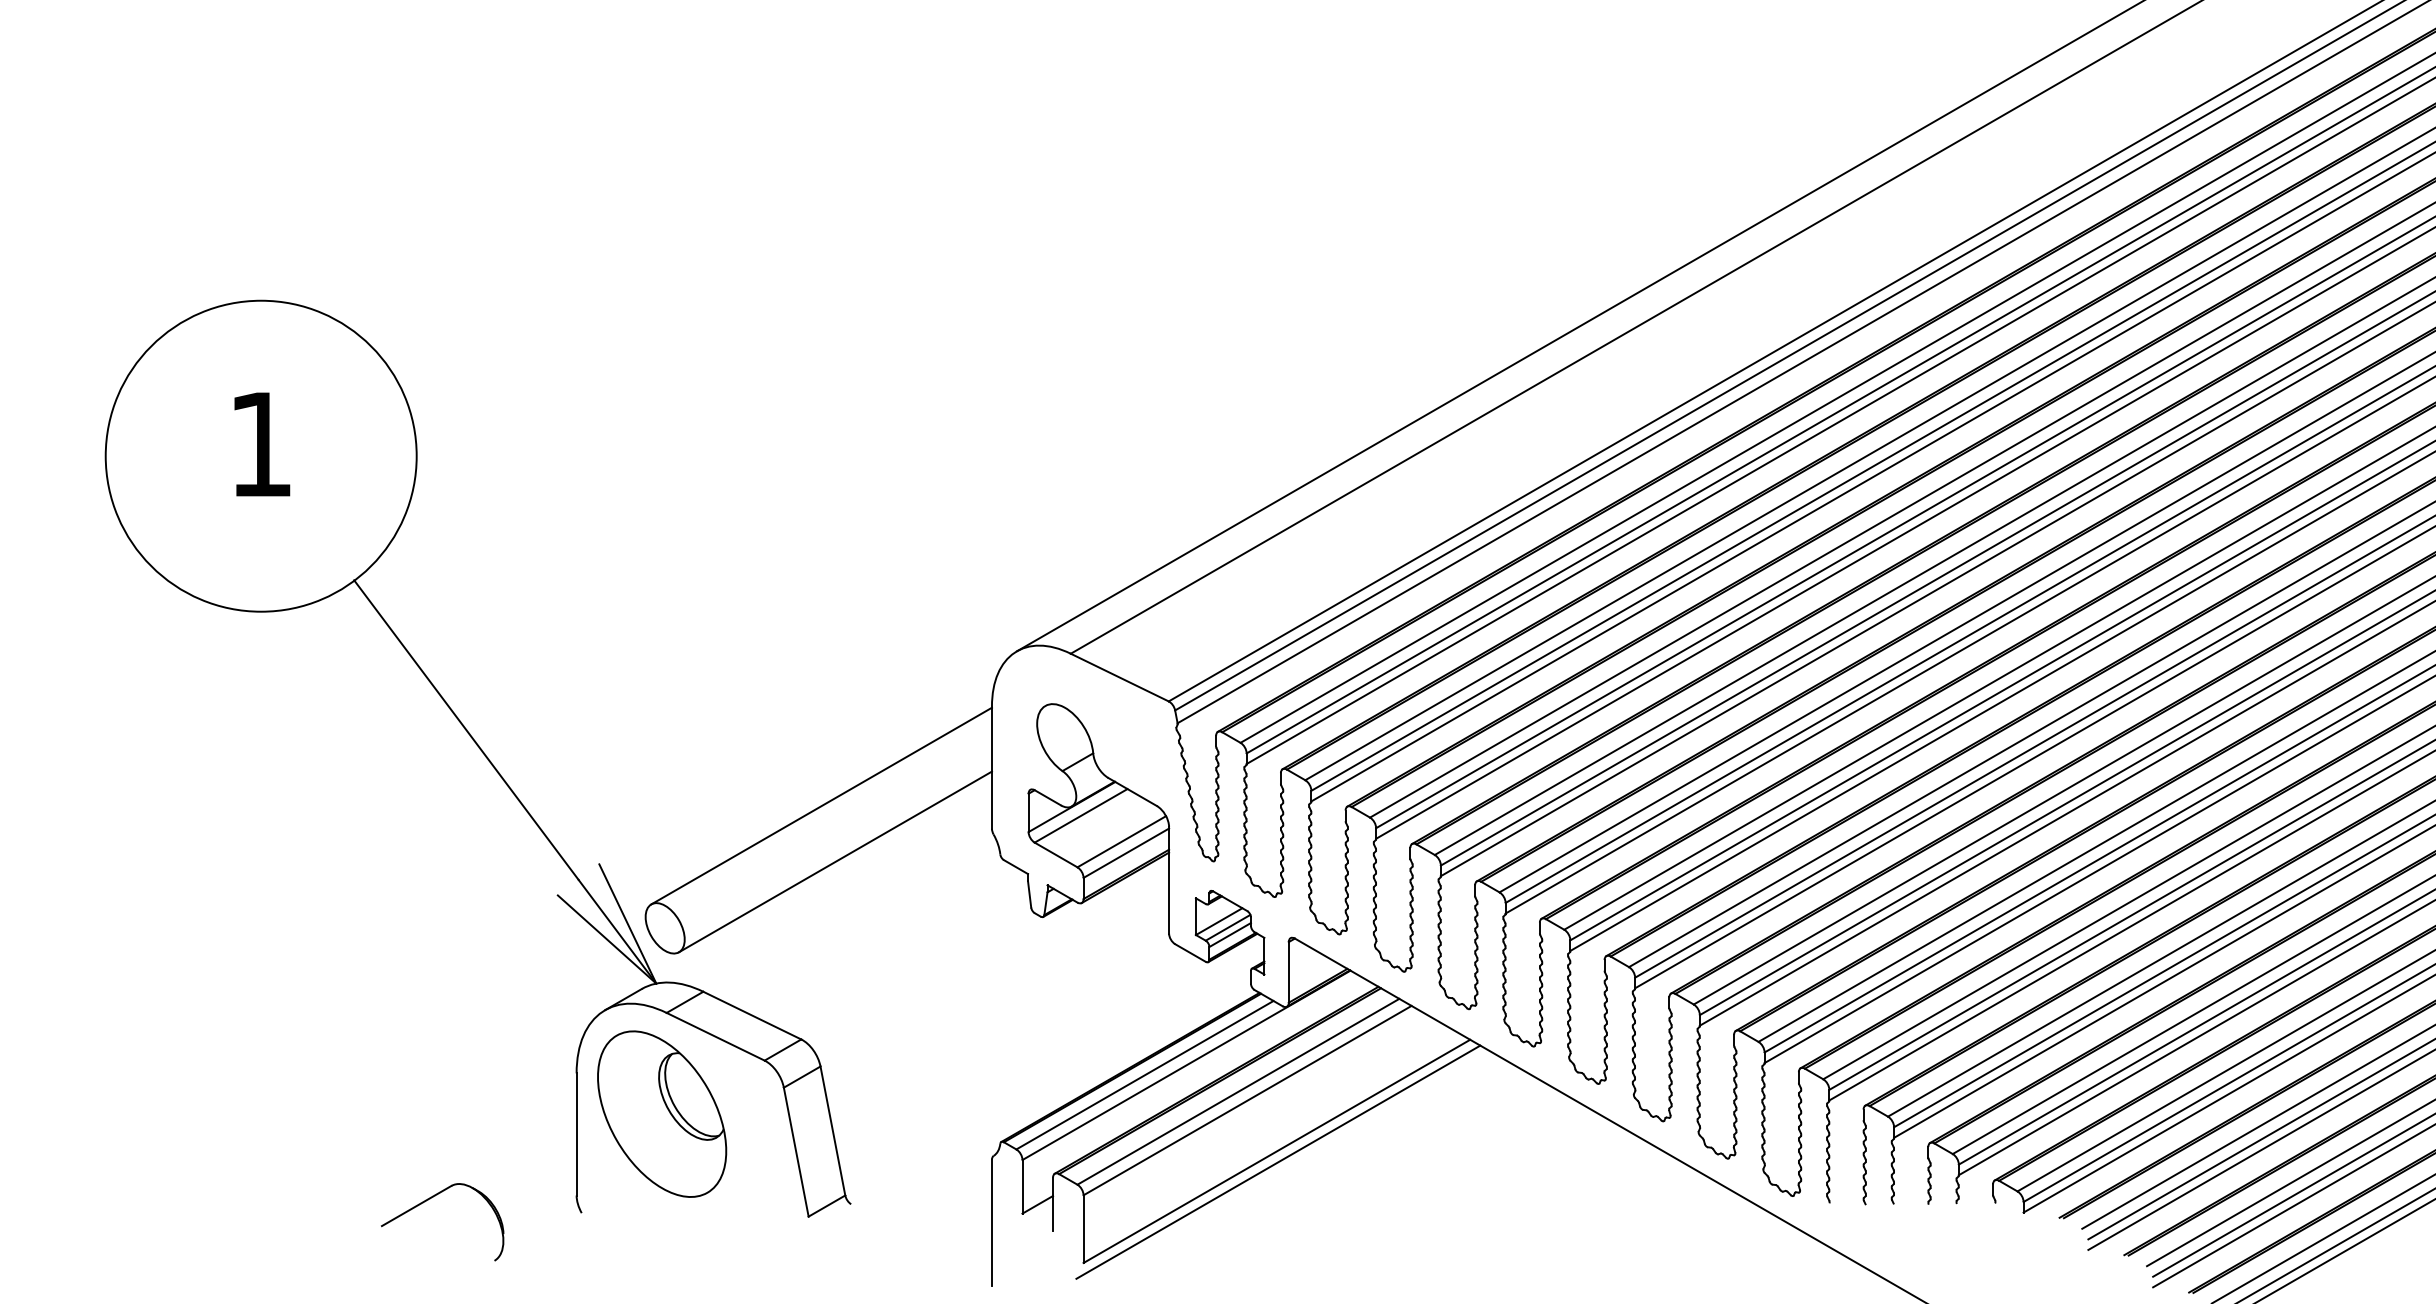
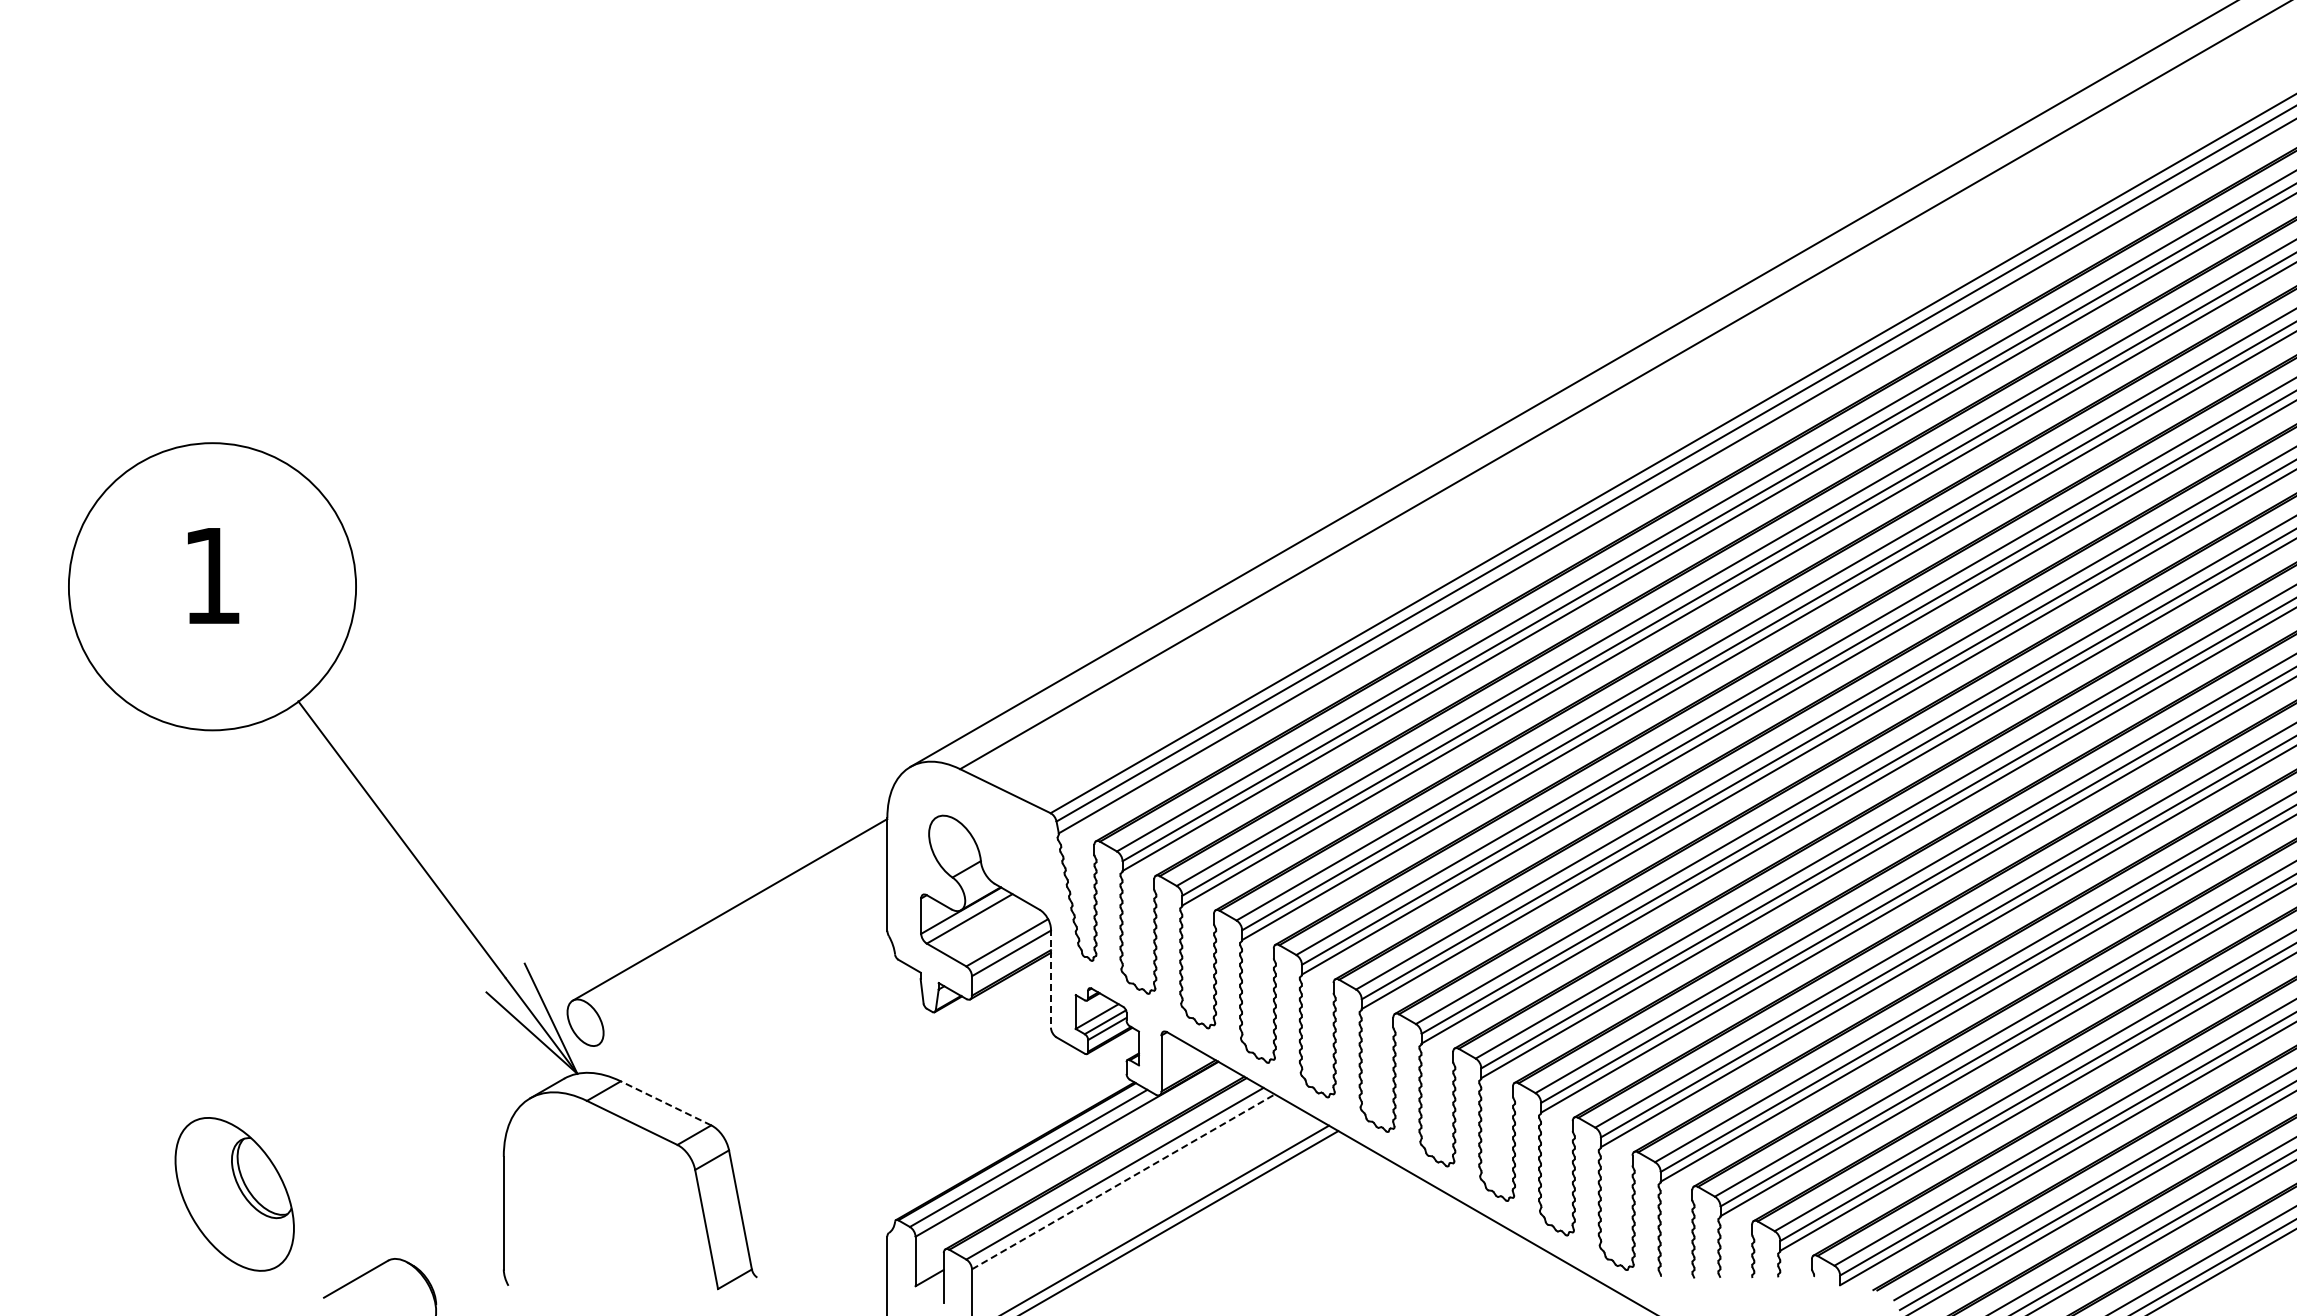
line: (835, 861) -> (742, 961), removed
line: (1168, 880) -> (1050, 978), solid -> dashed
line: (751, 1015) -> (665, 1103), solid -> dashed
line: (1247, 1100) -> (1123, 1181), solid -> dashed
part: (661, 1114) -> (234, 1194), moved

